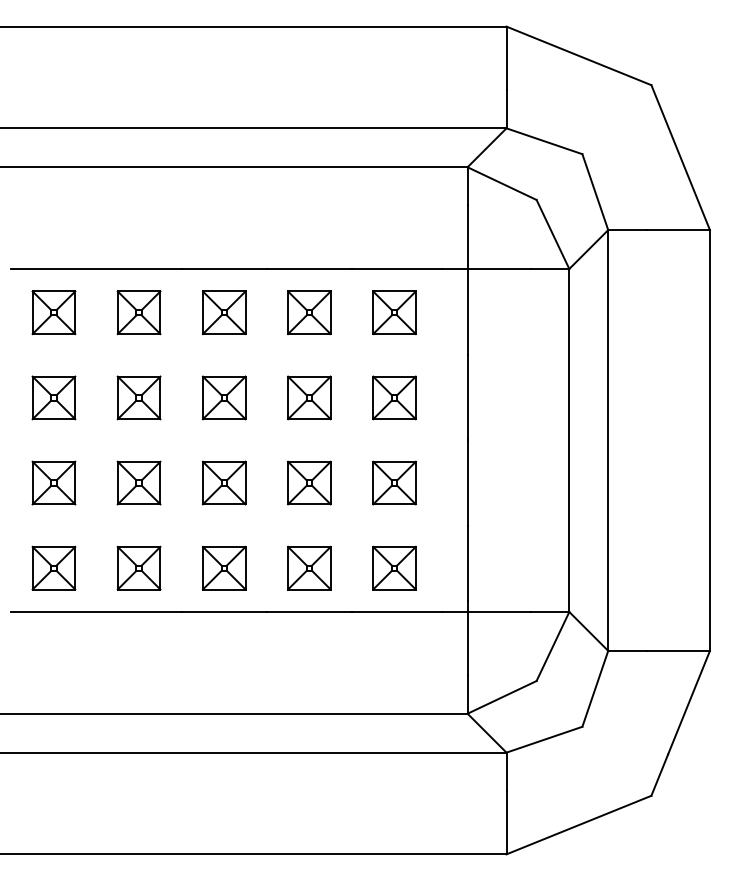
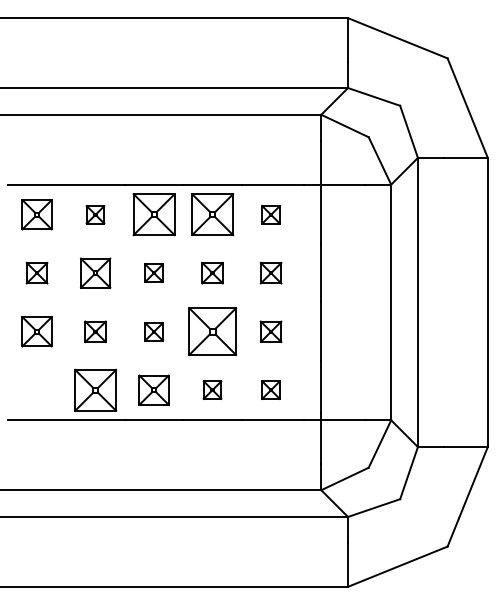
part: (138, 312) -> (95, 214), size x0.6
part: (223, 312) -> (153, 214), size x1.4
part: (309, 312) -> (212, 214), size x1.4
part: (393, 312) -> (270, 214), size x0.6
part: (53, 396) -> (36, 272), size x0.7
part: (223, 396) -> (153, 272), size x0.6
part: (309, 396) -> (212, 272), size x0.7
part: (393, 396) -> (270, 272), size x0.7
part: (138, 482) -> (95, 331), size x0.7
part: (223, 482) -> (153, 331), size x0.6
part: (309, 482) -> (212, 331), size x1.6
part: (393, 482) -> (270, 331), size x0.7
part: (53, 567) -> (36, 389), removed
part: (138, 567) -> (95, 389), size x1.4
part: (309, 567) -> (212, 389), size x0.6
part: (393, 567) -> (270, 389), size x0.6

